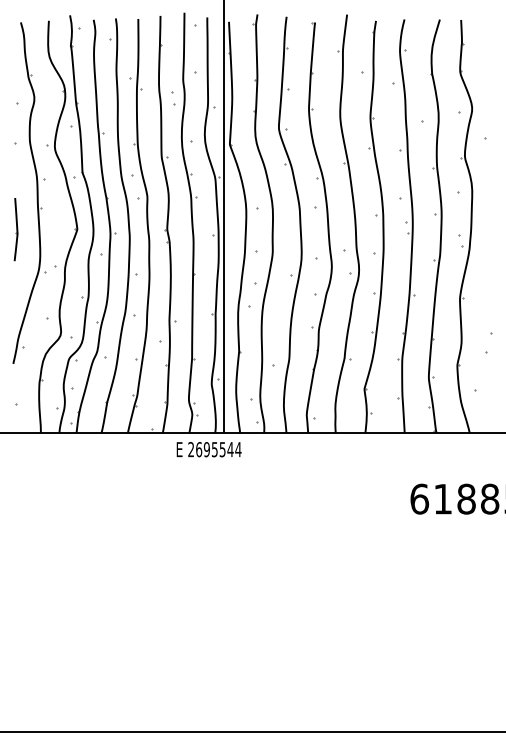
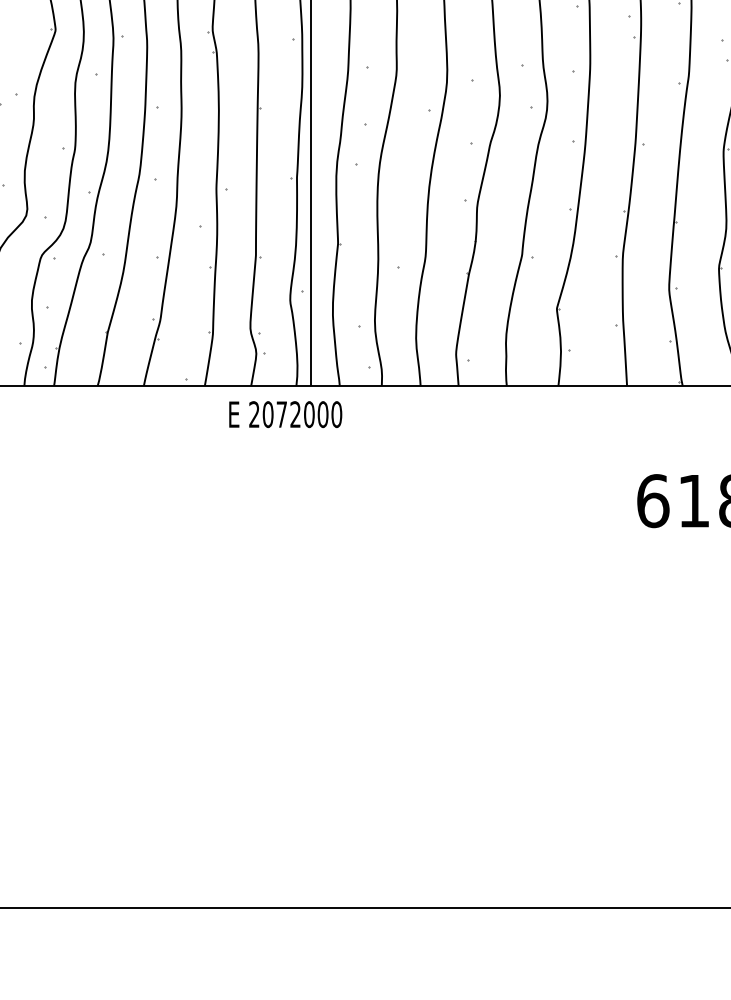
text: (218, 449) -> (302, 414), 2695544 -> 2072000

